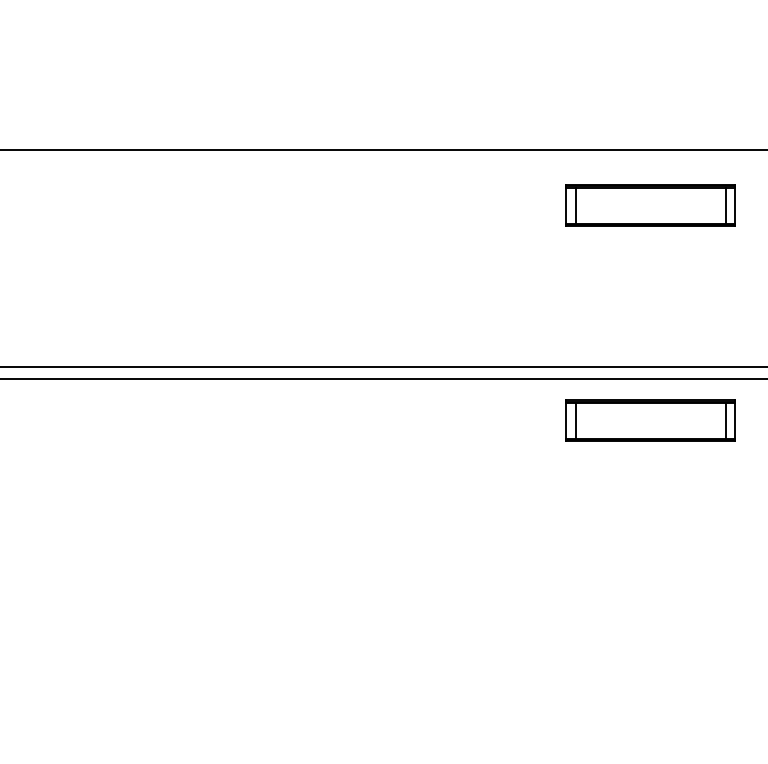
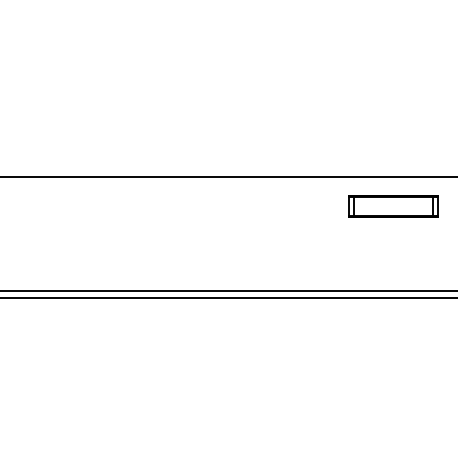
part: (650, 420) -> (393, 319), removed

